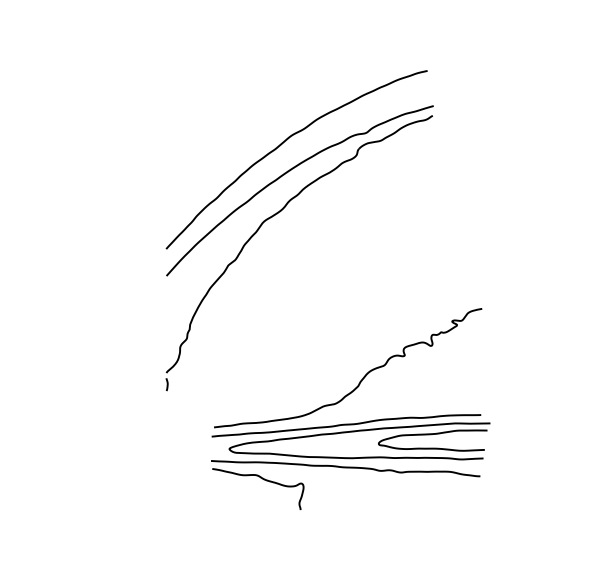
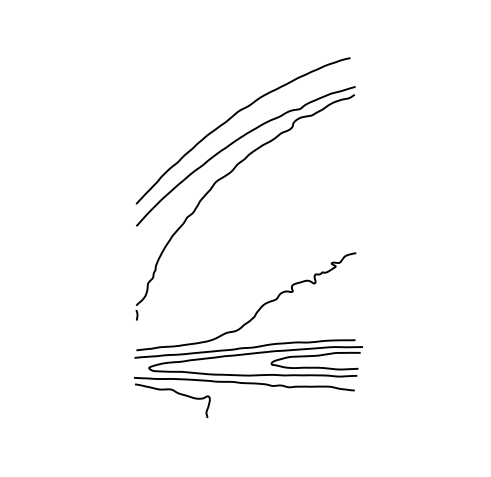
part: (343, 399) -> (242, 327), moved

